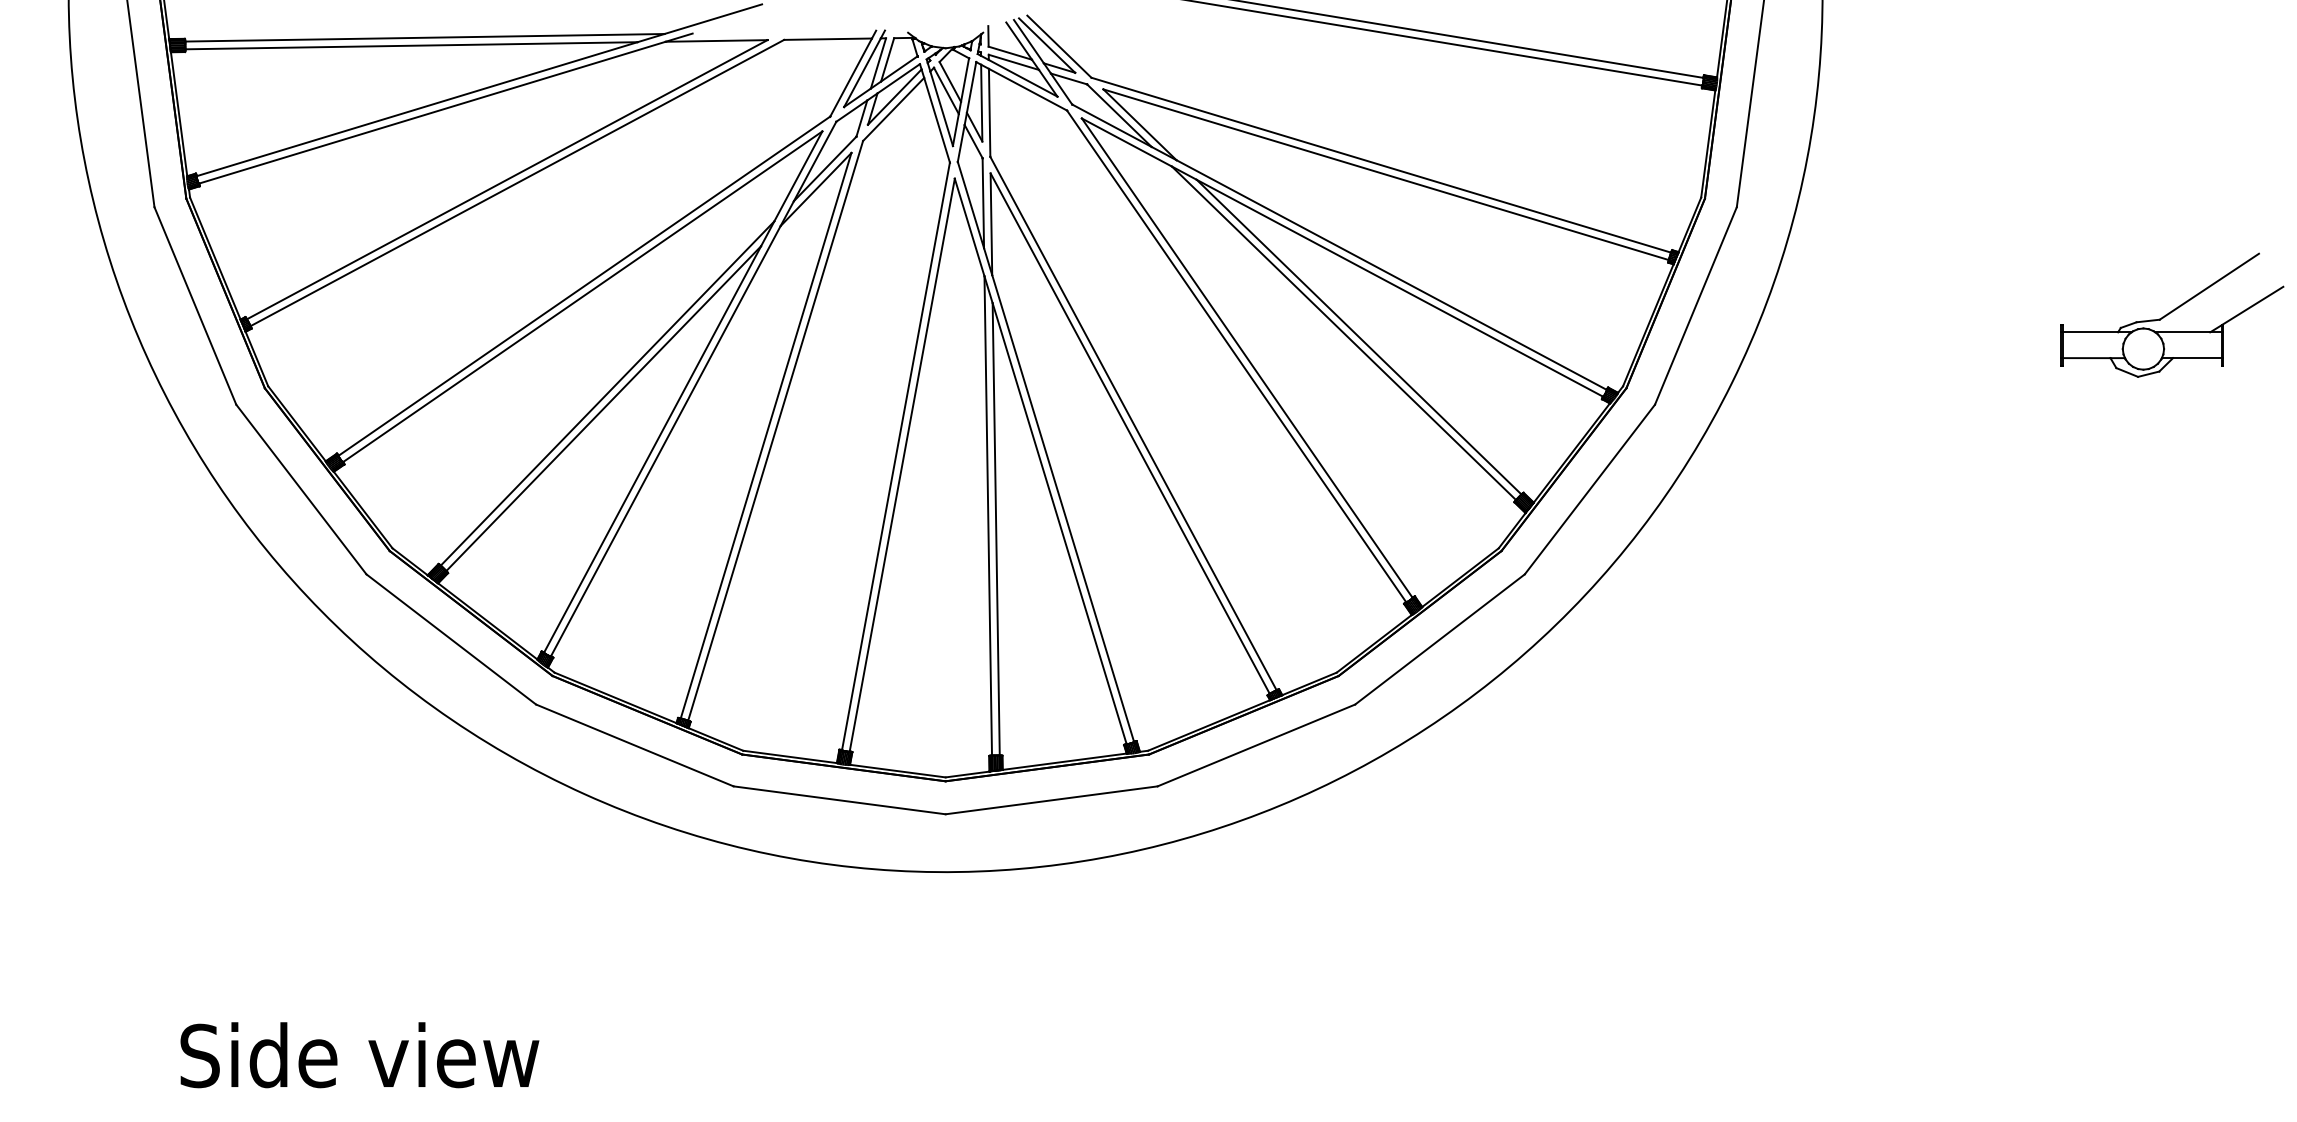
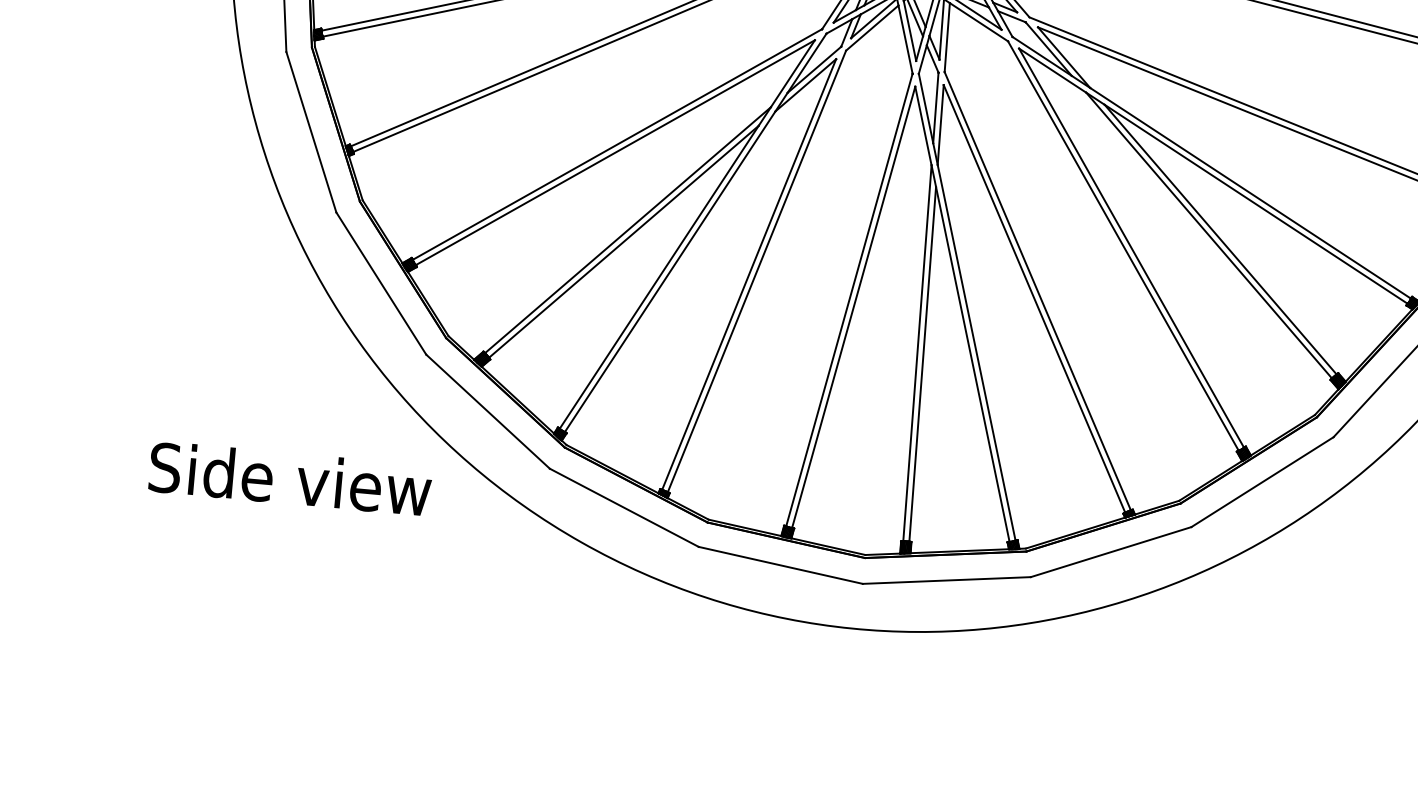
text: (359, 1055) -> (290, 479), moved

